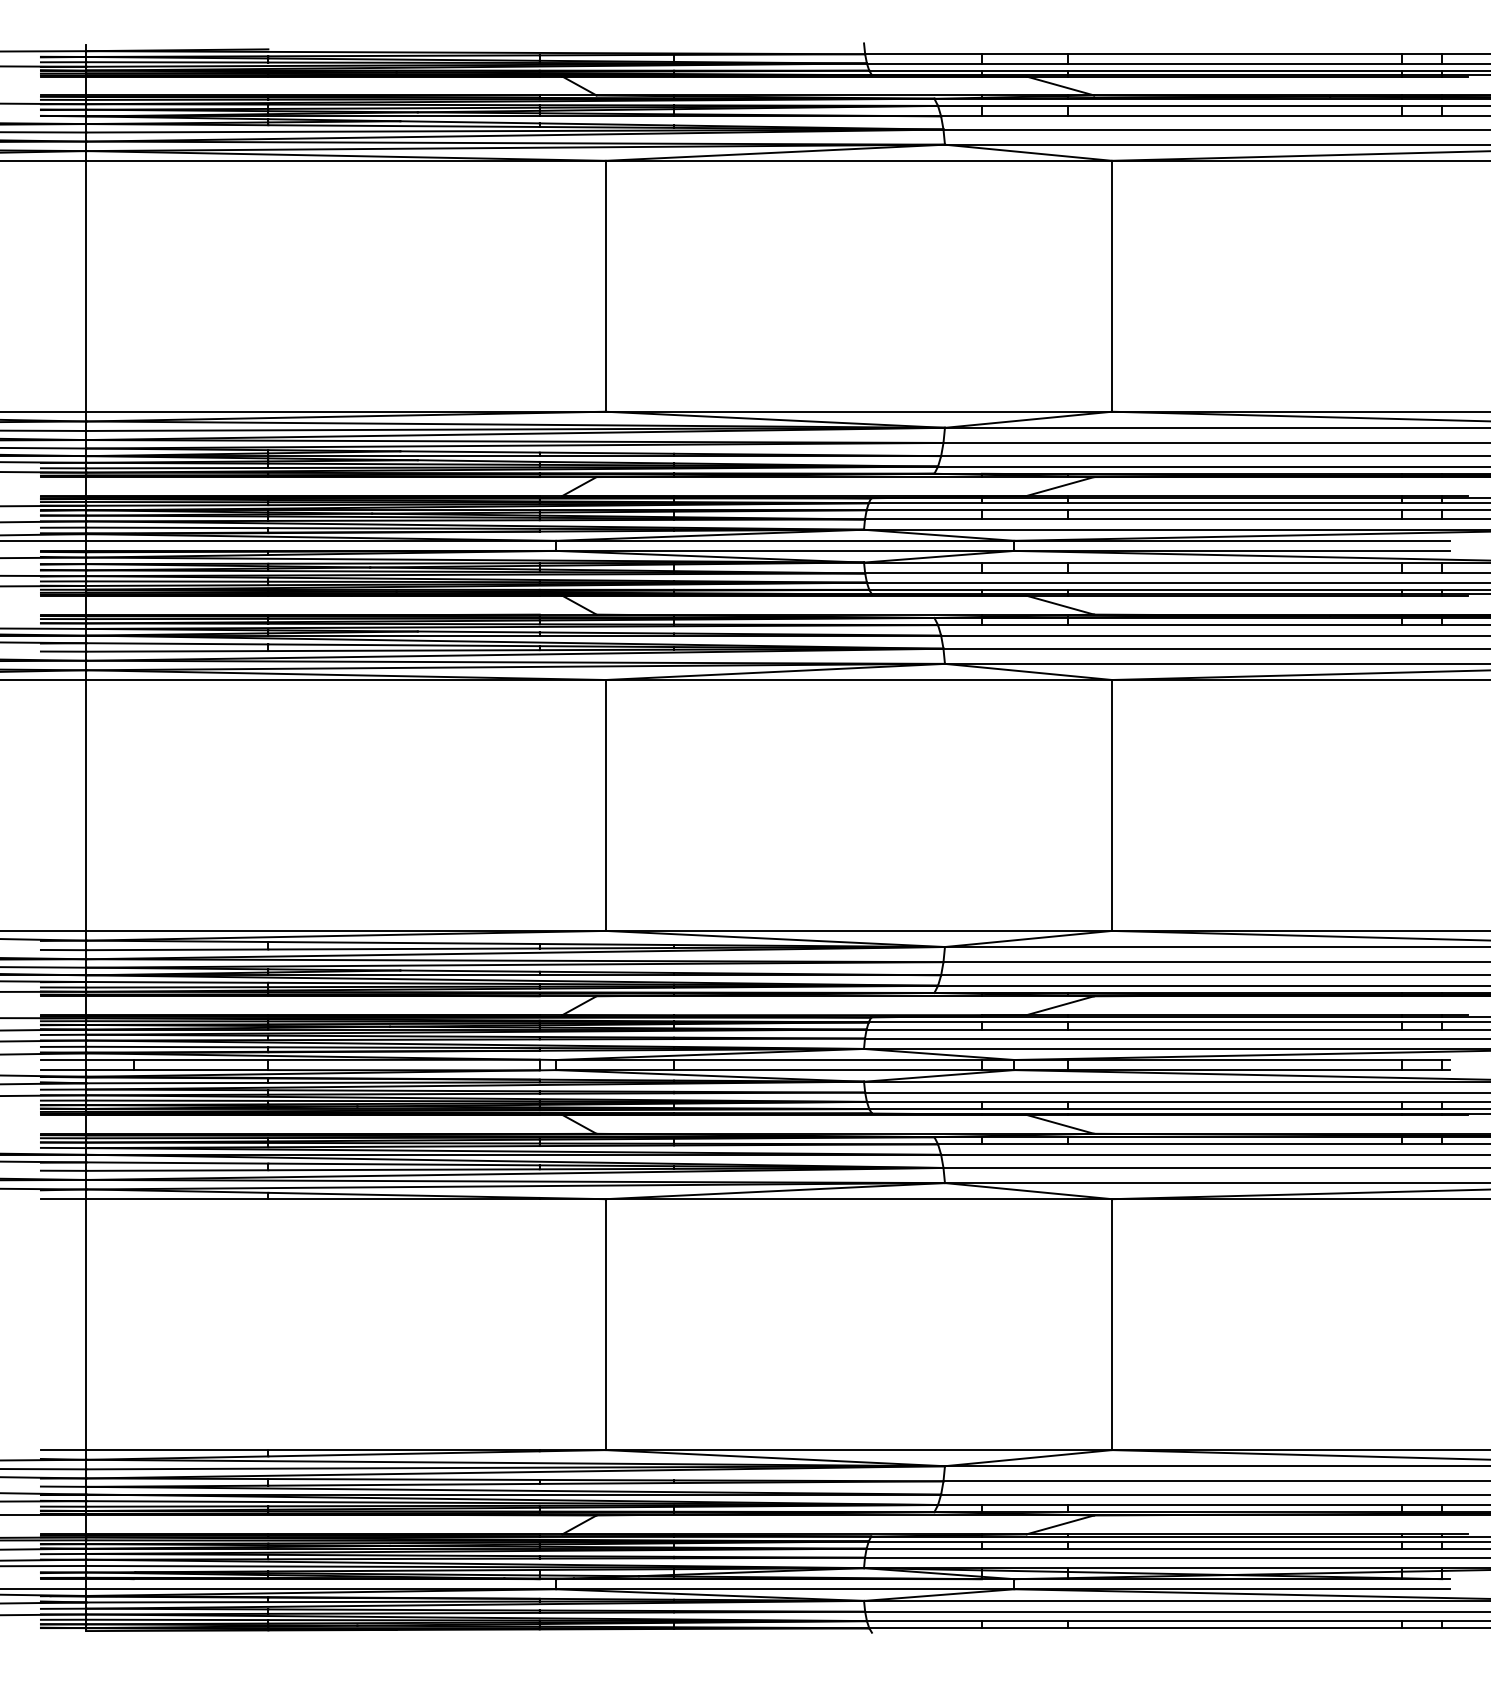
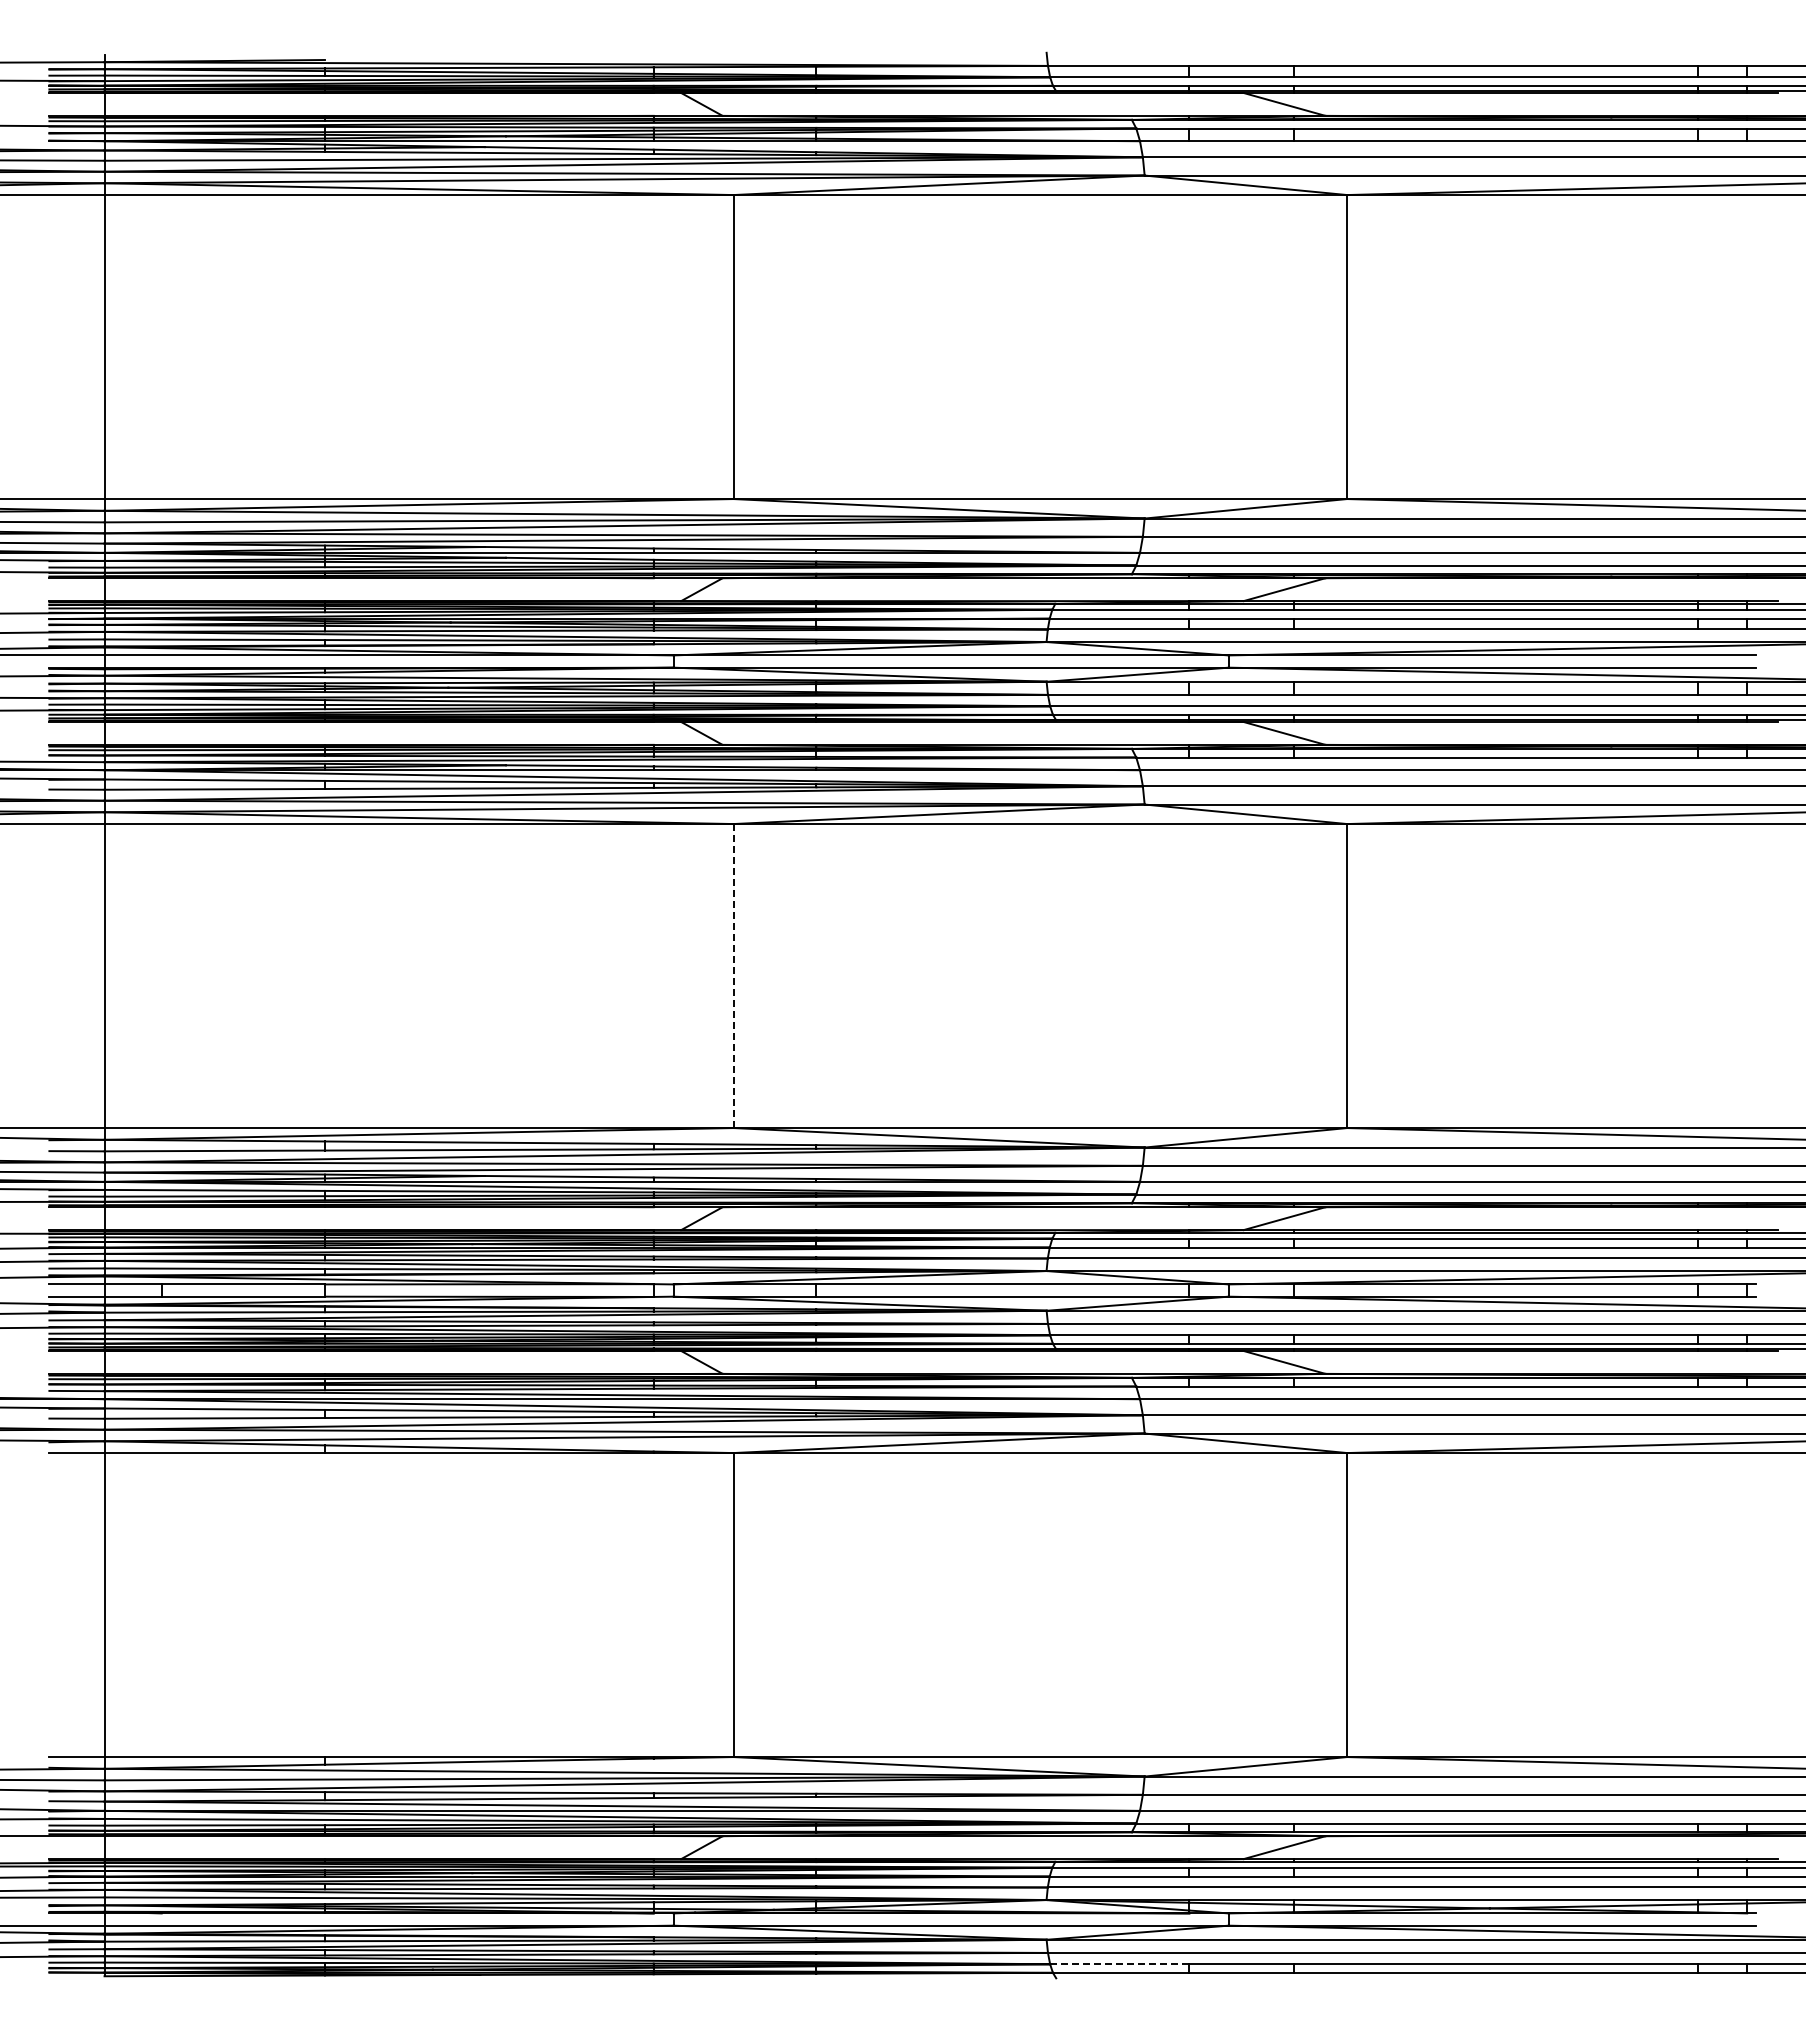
line: (605, 805) -> (733, 976), solid -> dashed
line: (924, 1621) -> (1119, 1964), solid -> dashed

